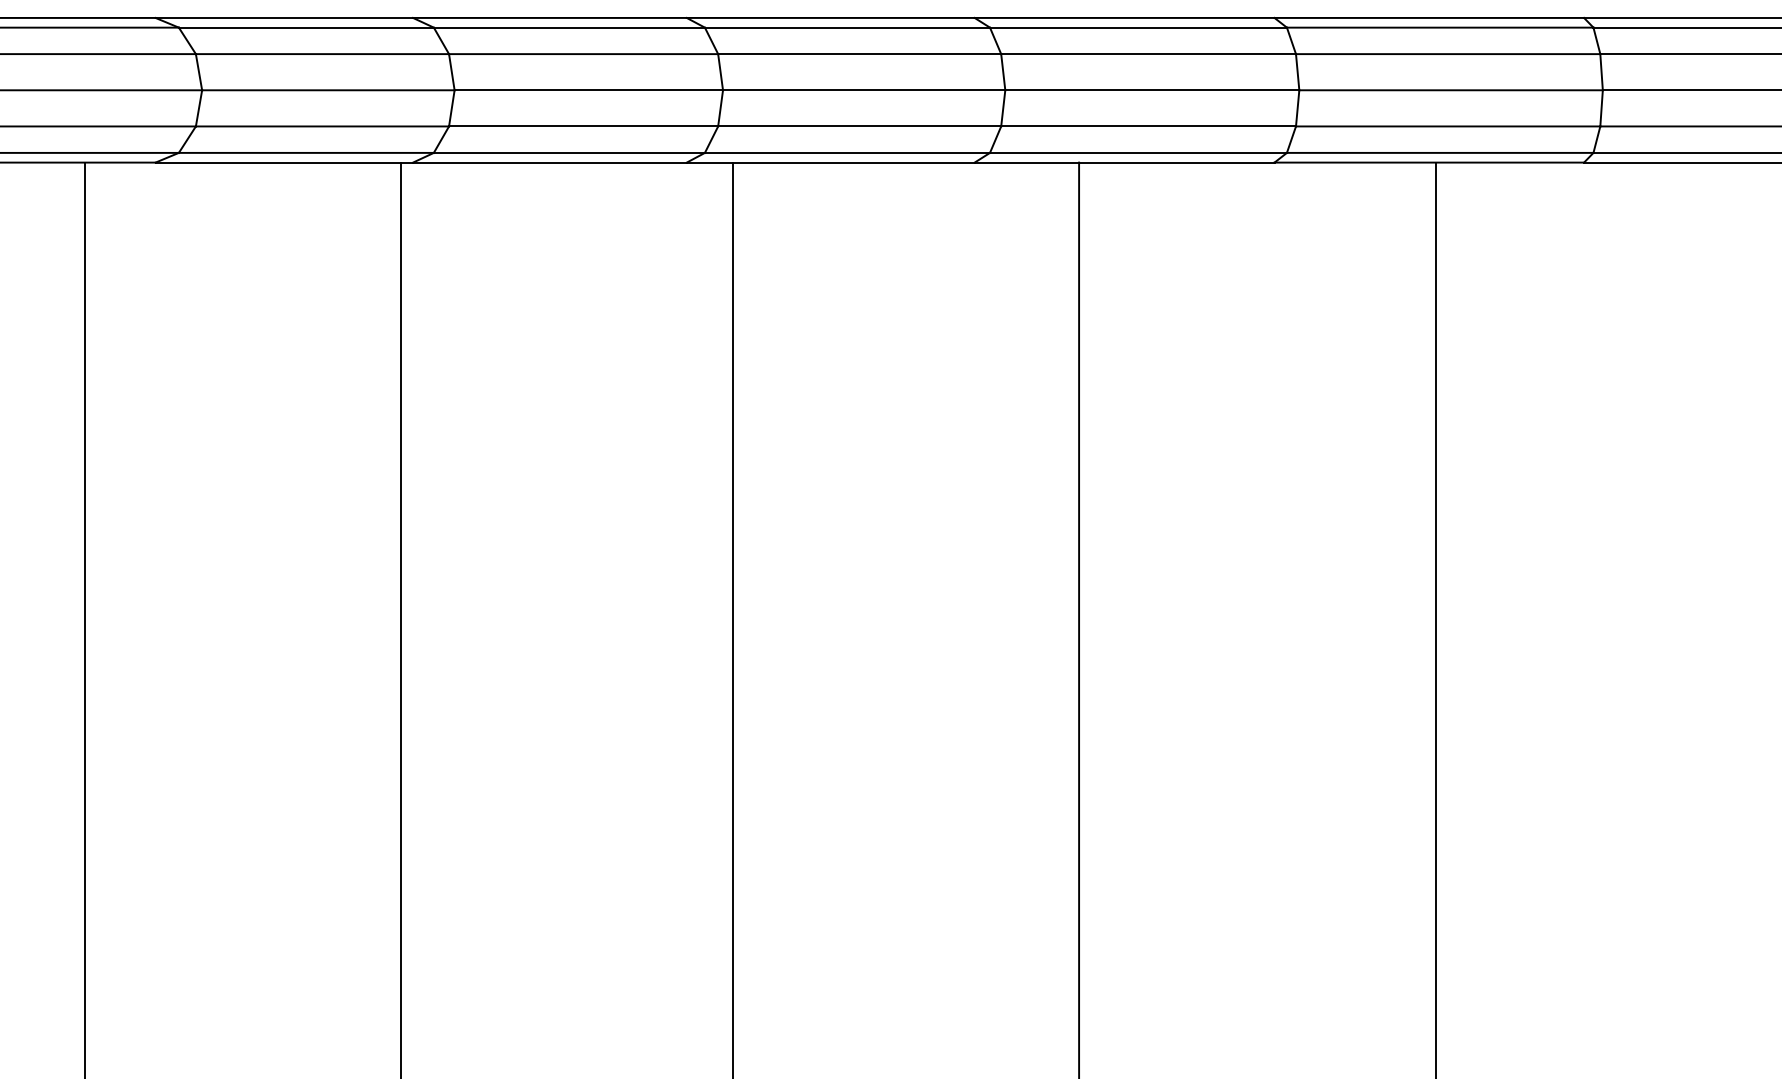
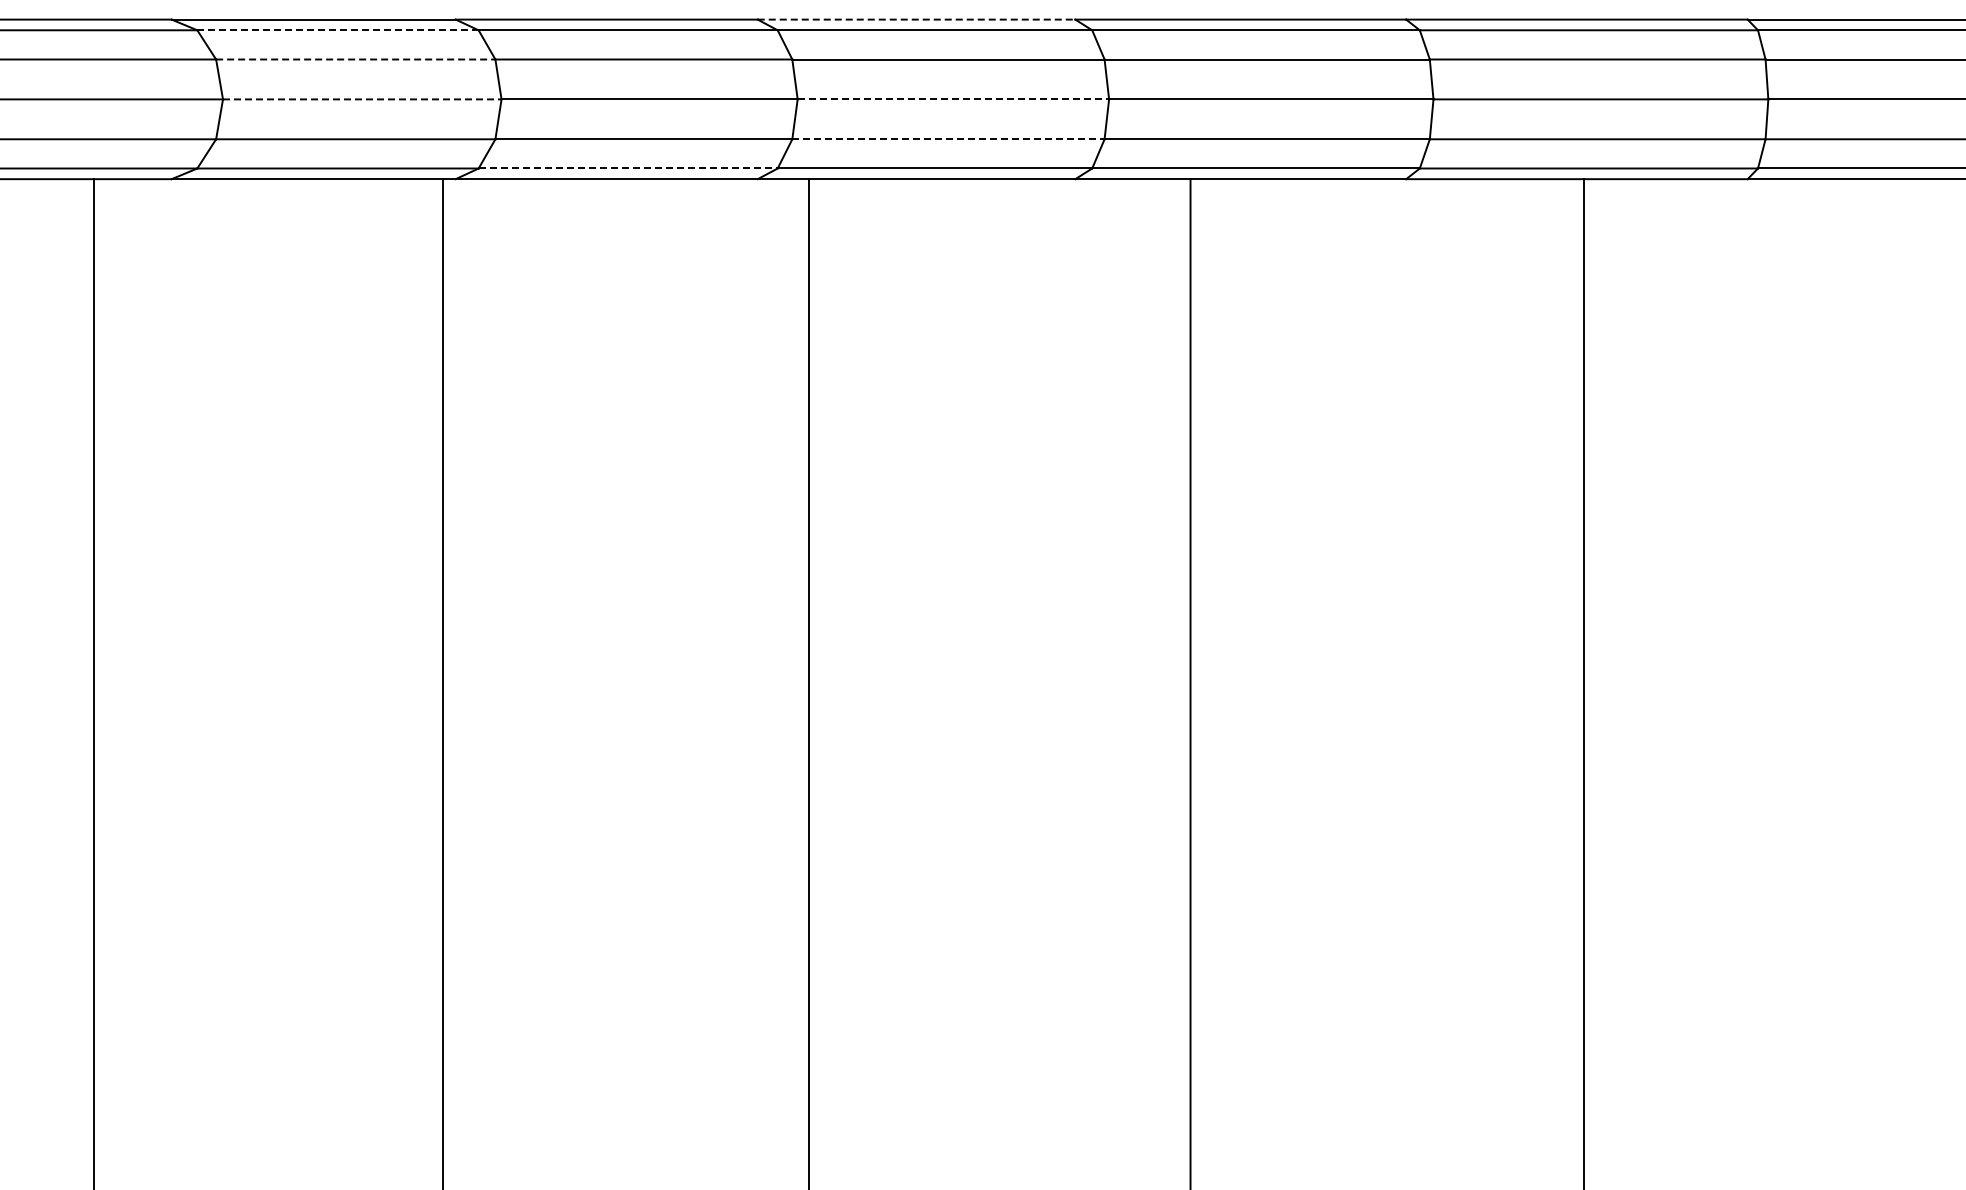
line: (830, 17) -> (916, 19), solid -> dashed
line: (306, 27) -> (338, 30), solid -> dashed
line: (322, 54) -> (355, 59), solid -> dashed
line: (328, 90) -> (362, 99), solid -> dashed
line: (864, 90) -> (953, 99), solid -> dashed
line: (859, 126) -> (948, 139), solid -> dashed
line: (569, 152) -> (628, 168), solid -> dashed

